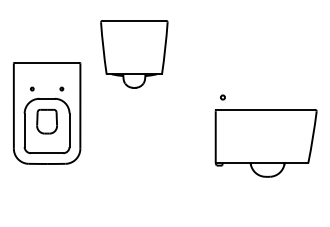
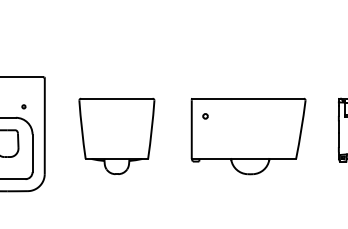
part: (134, 54) -> (117, 136), moved
part: (265, 143) -> (247, 136), moved

